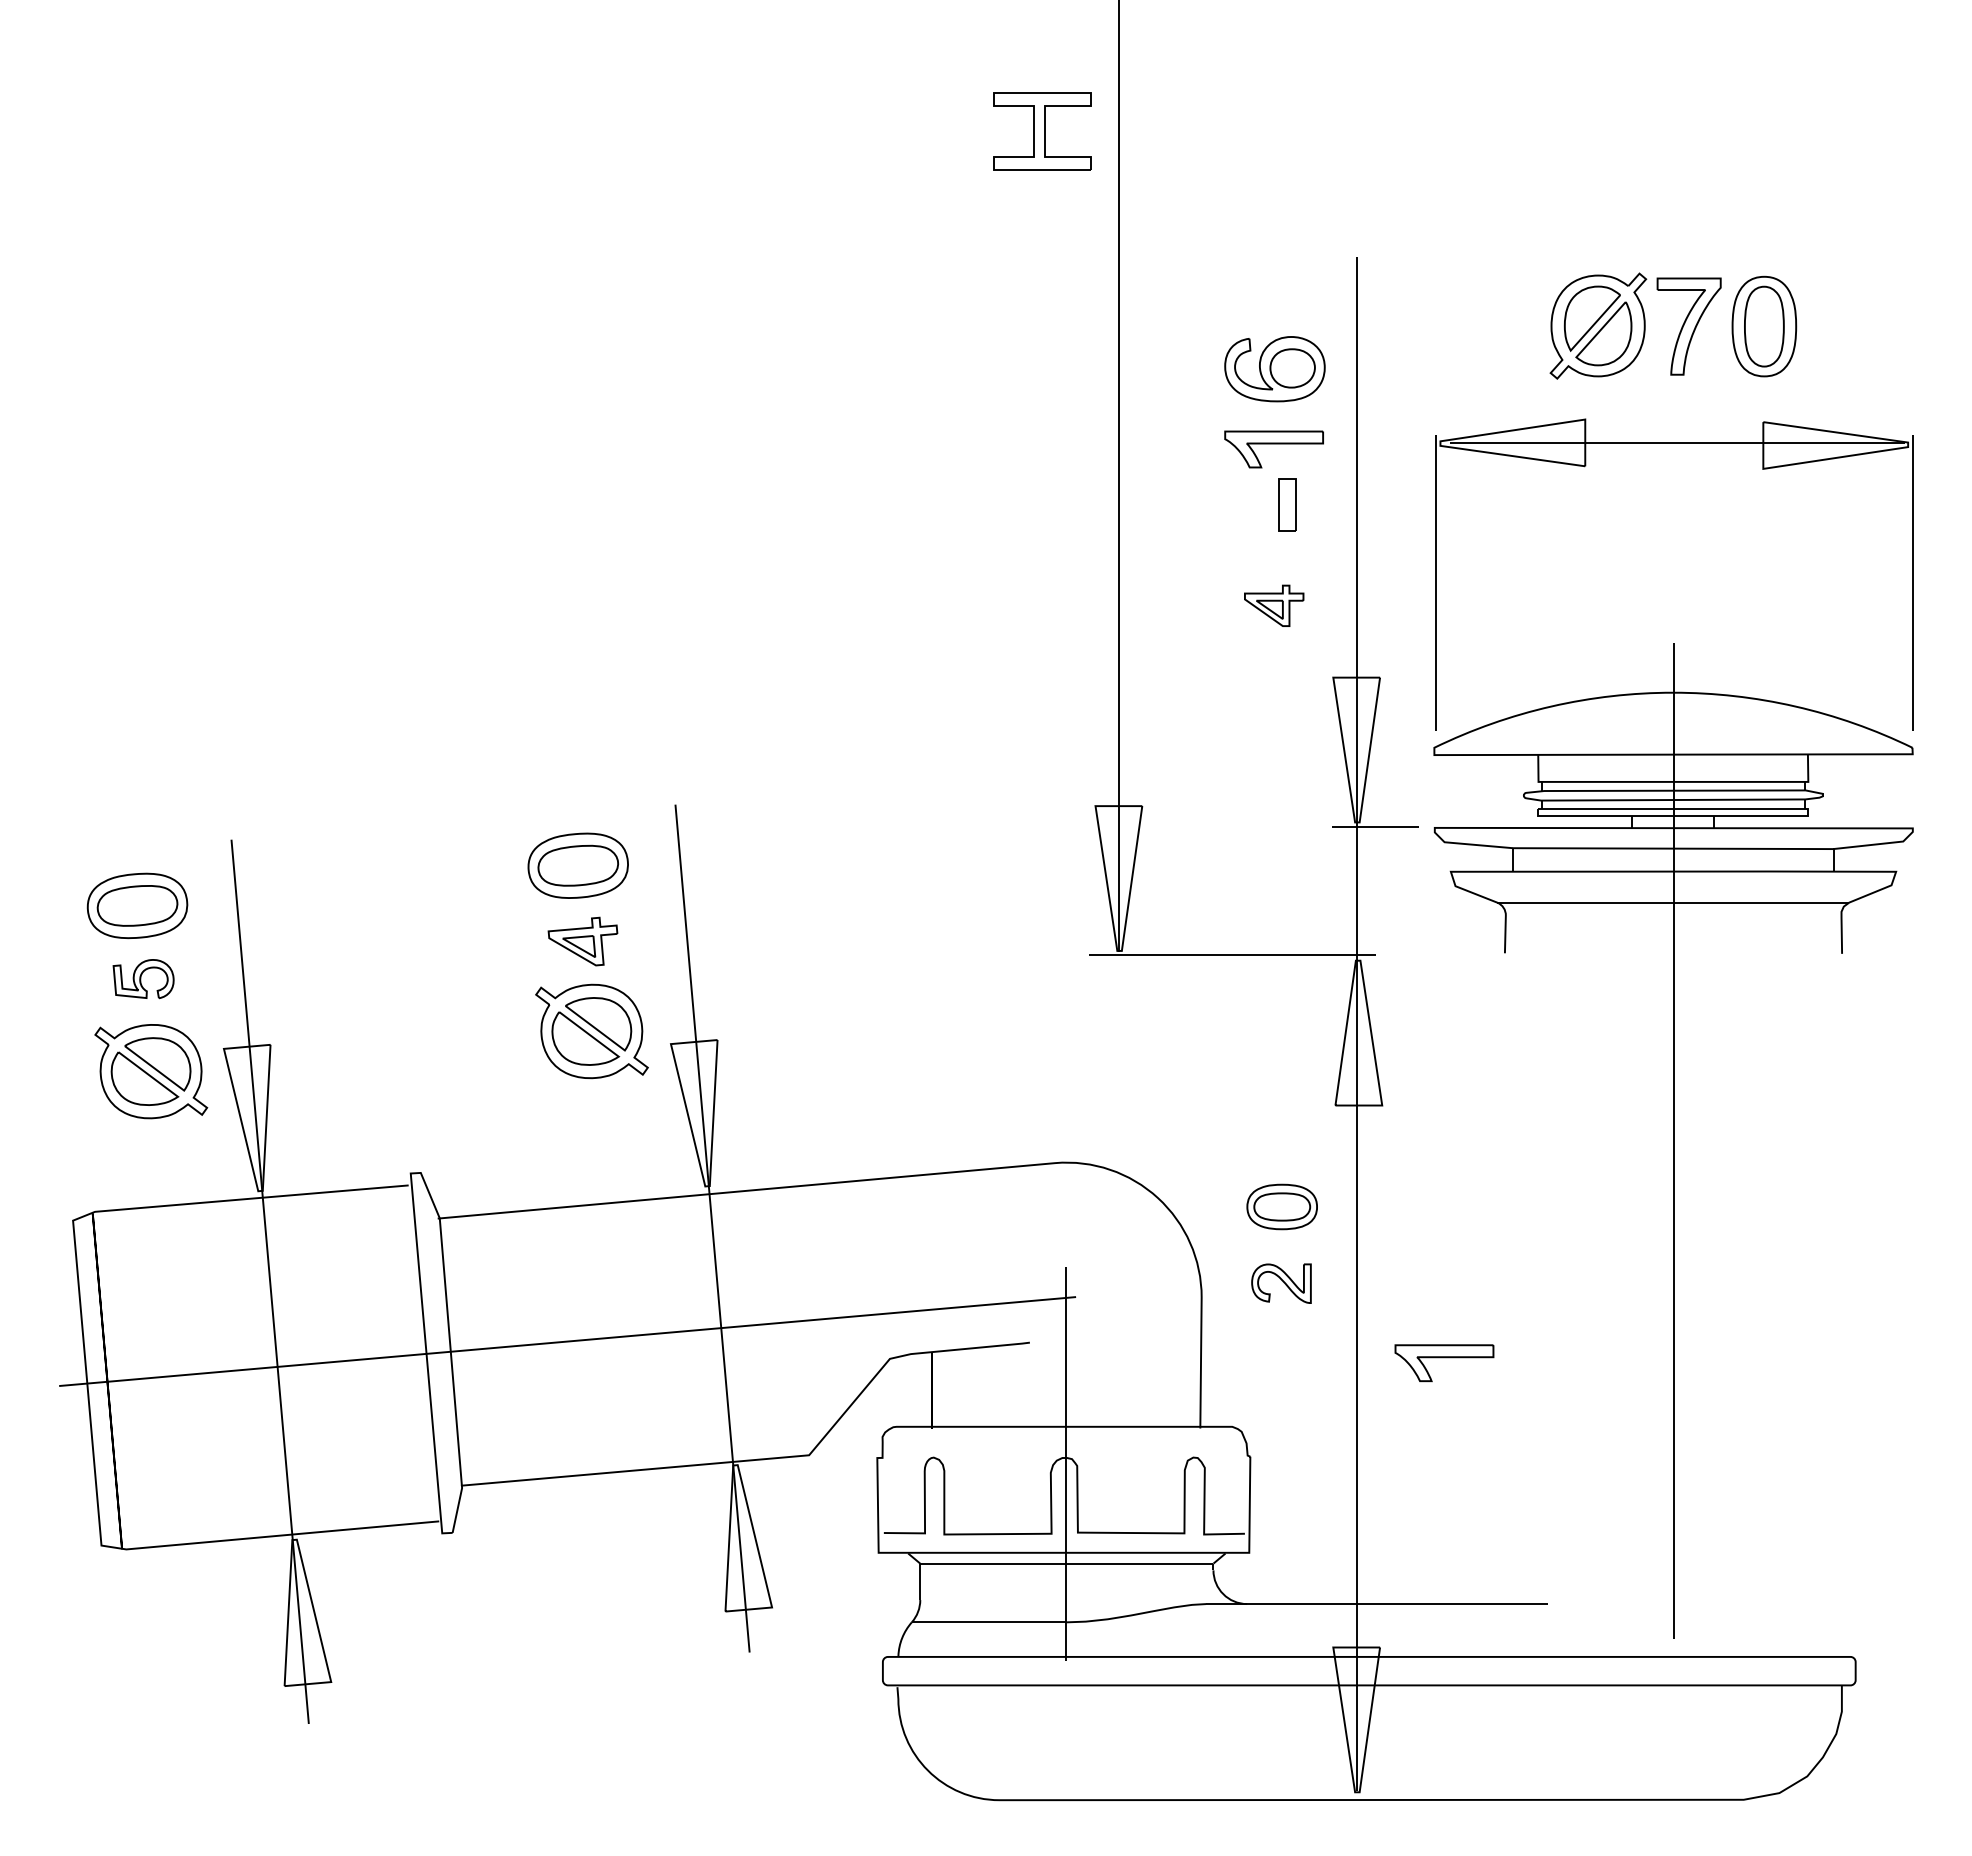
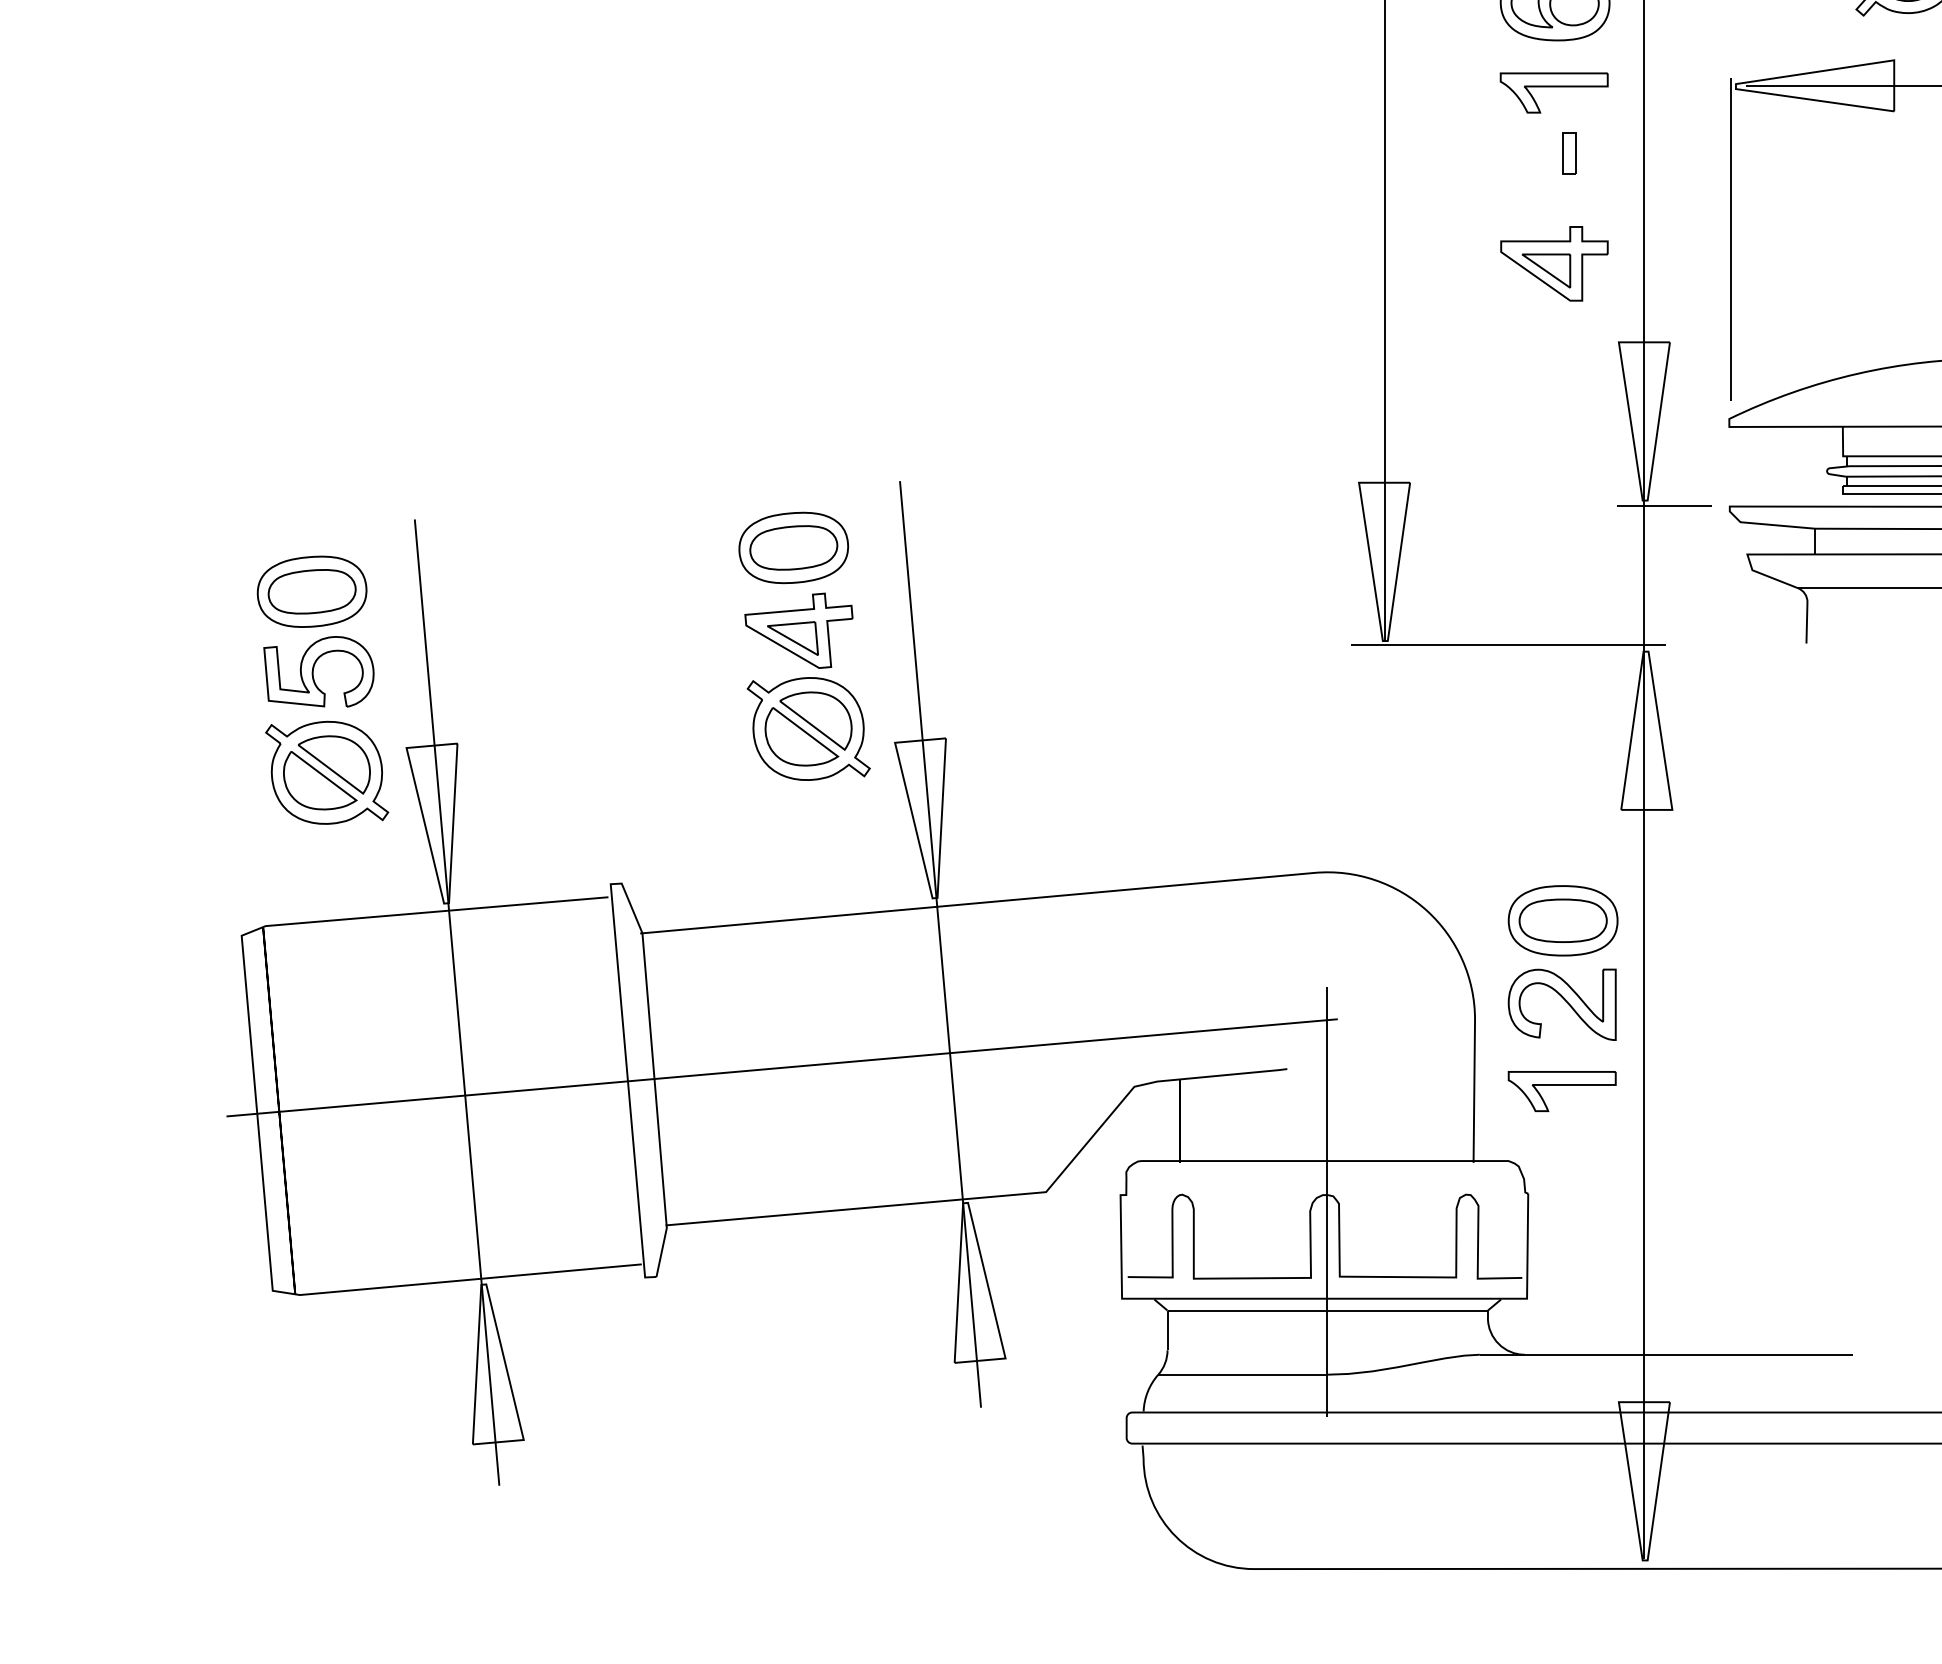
part: (1287, 504) -> (1568, 153), size x0.71
part: (1273, 605) -> (1553, 263), size x1.67
part: (582, 941) -> (798, 630), size x1.43
part: (143, 978) -> (318, 671), size x1.67
part: (1281, 1206) -> (1562, 920), size x1.43
part: (1281, 1283) -> (1562, 1004), size x1.67
part: (1444, 1363) -> (1562, 1091), moved

